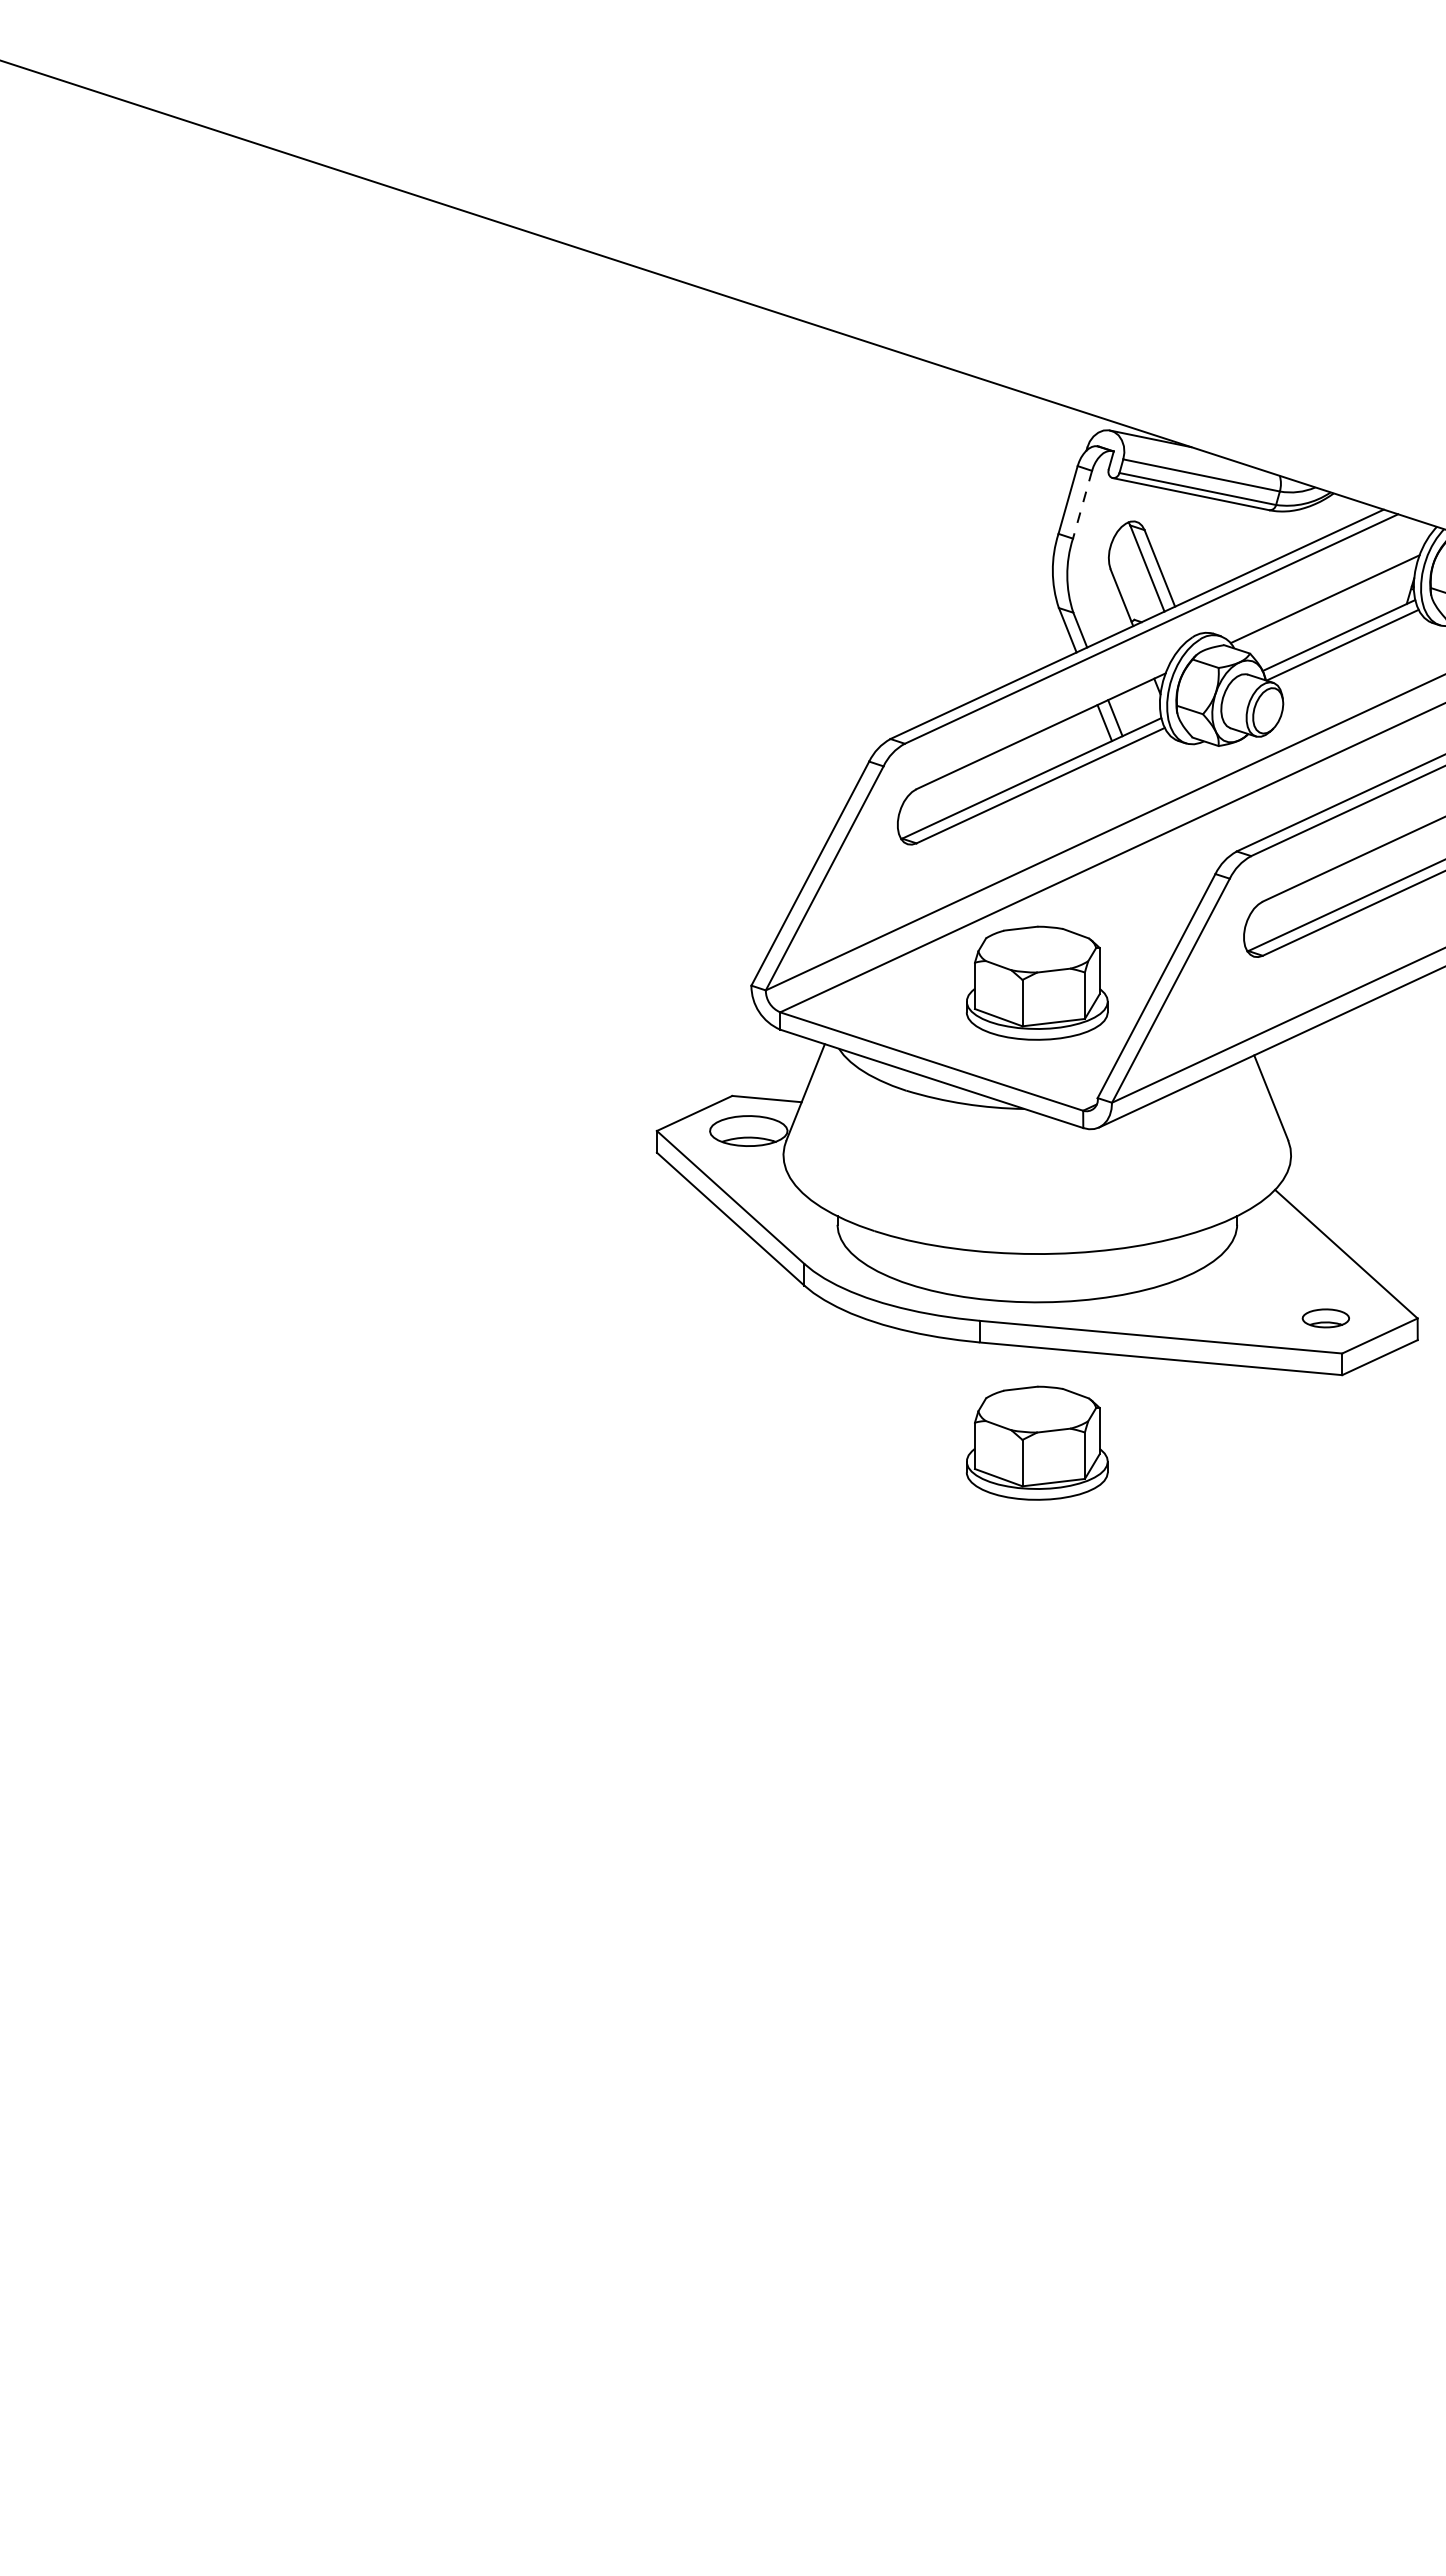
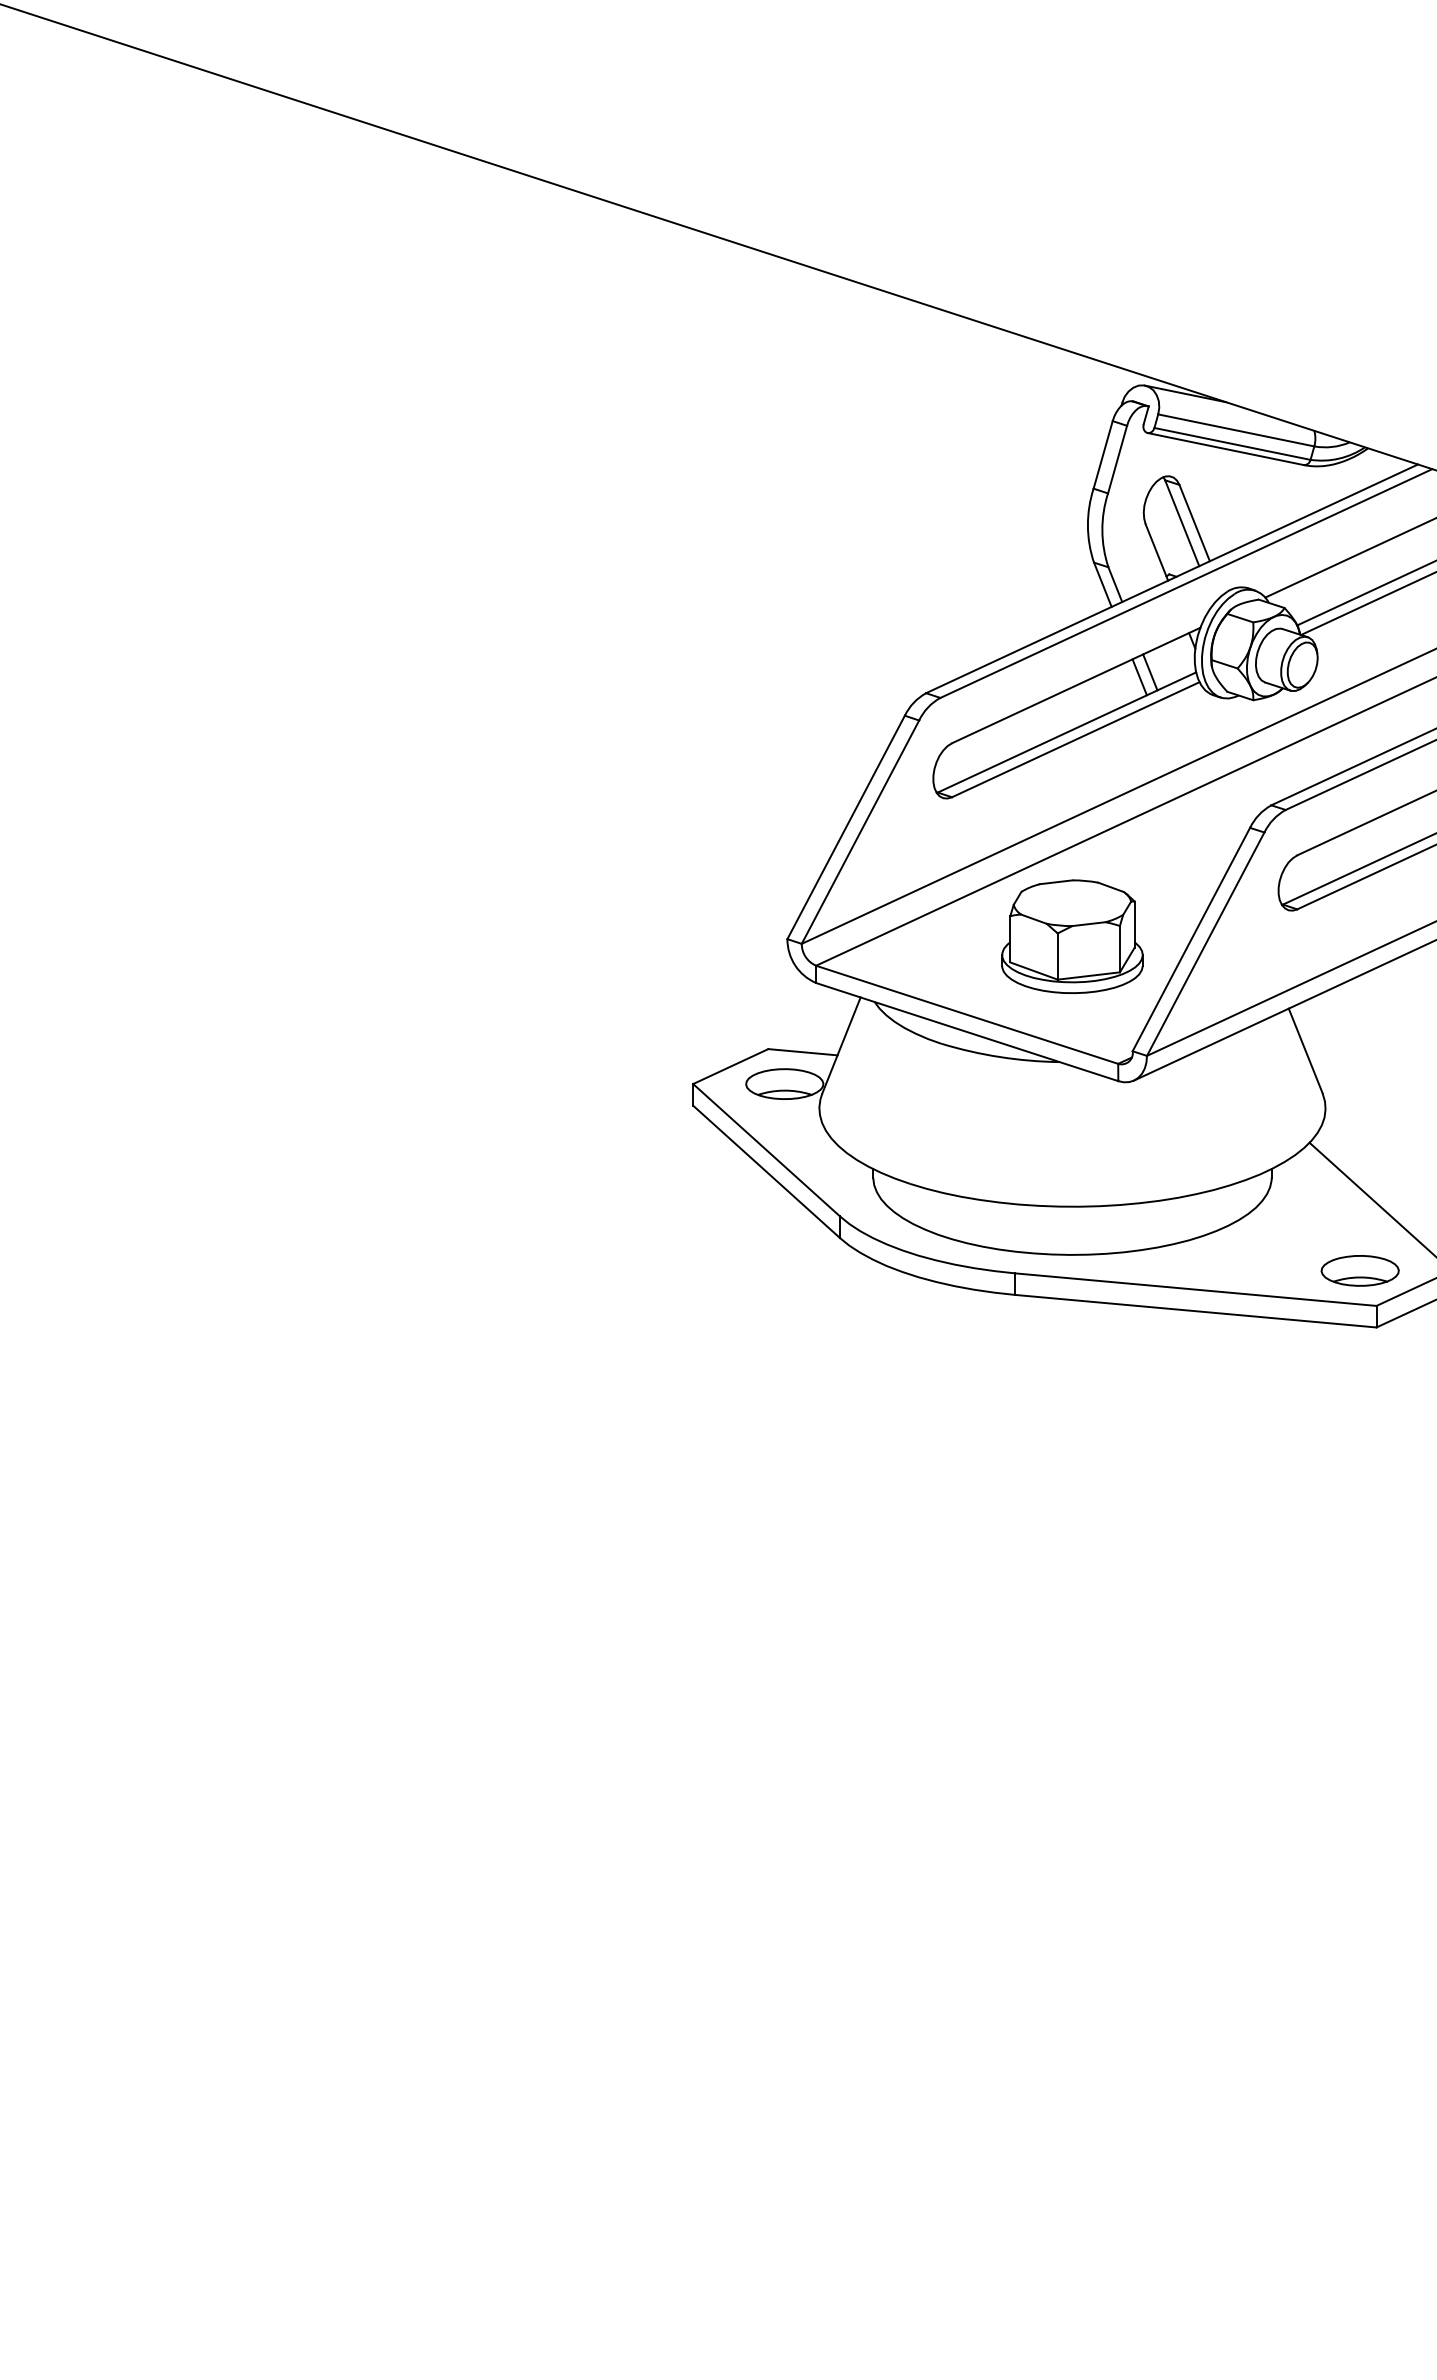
line: (1082, 505) -> (1117, 460), dashed -> solid
part: (1325, 1318) -> (1359, 1271), size x1.67
part: (1037, 1442) -> (1072, 1394), removed

